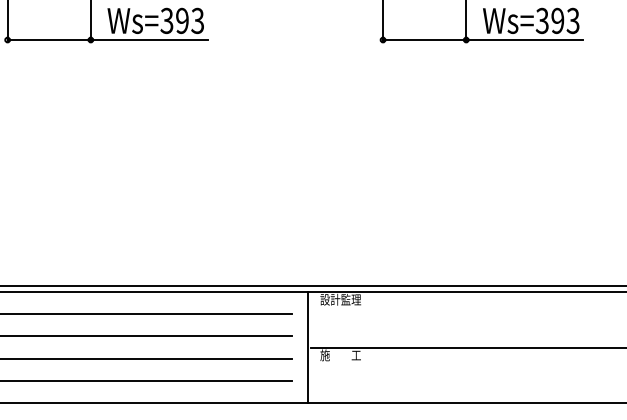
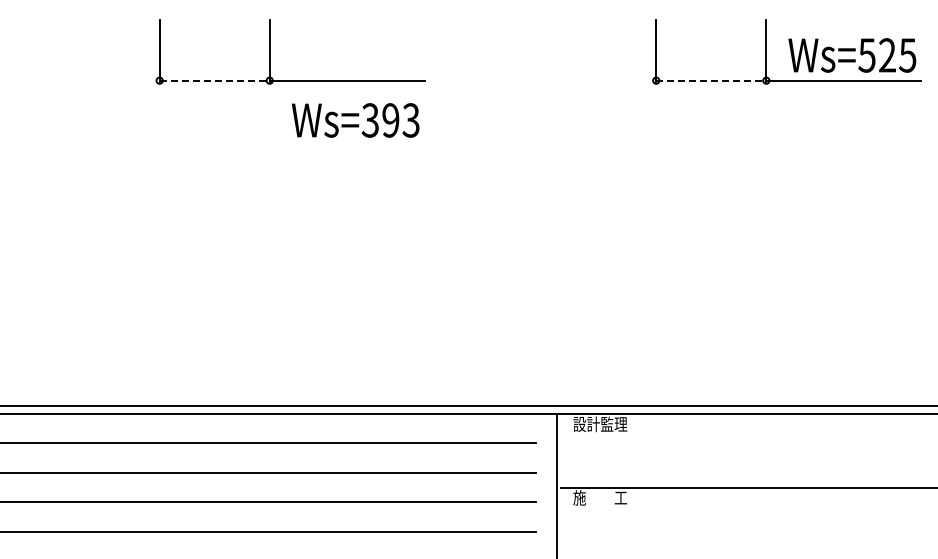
text: (155, 20) -> (355, 120), moved
text: (557, 20) -> (887, 55), Ws=393 -> Ws=525
line: (49, 39) -> (215, 80), solid -> dashed
line: (424, 39) -> (711, 80), solid -> dashed

